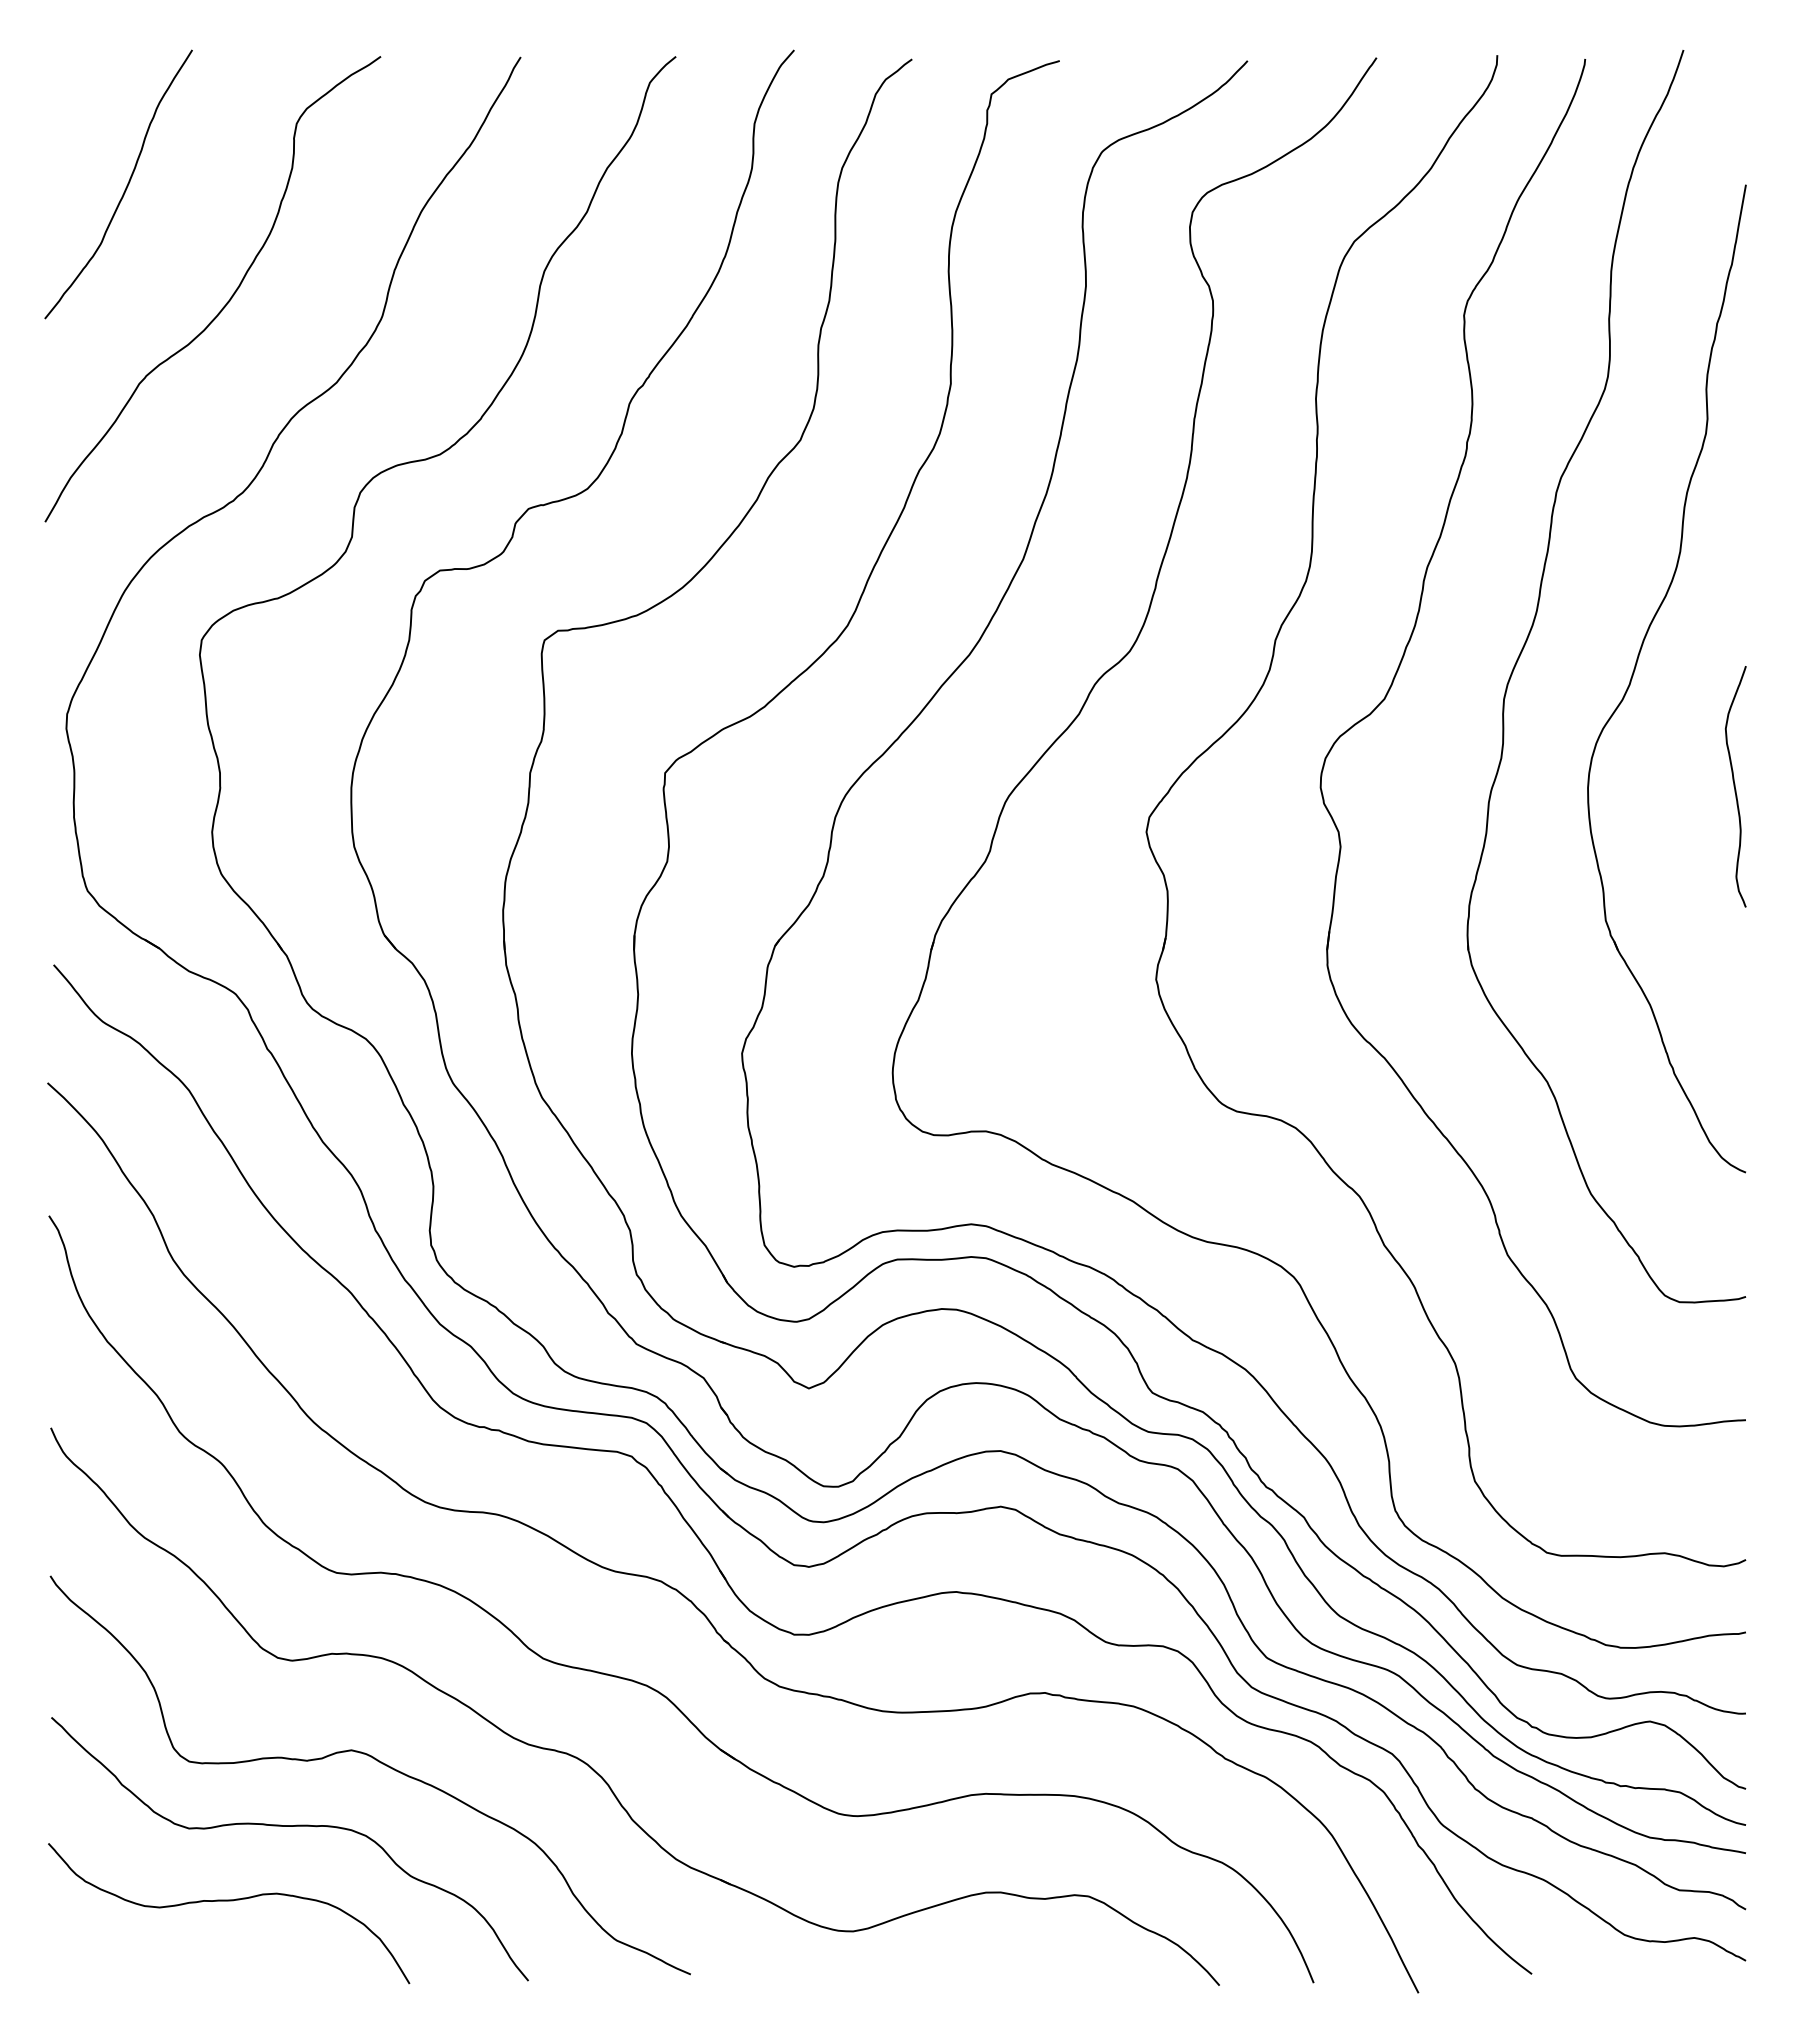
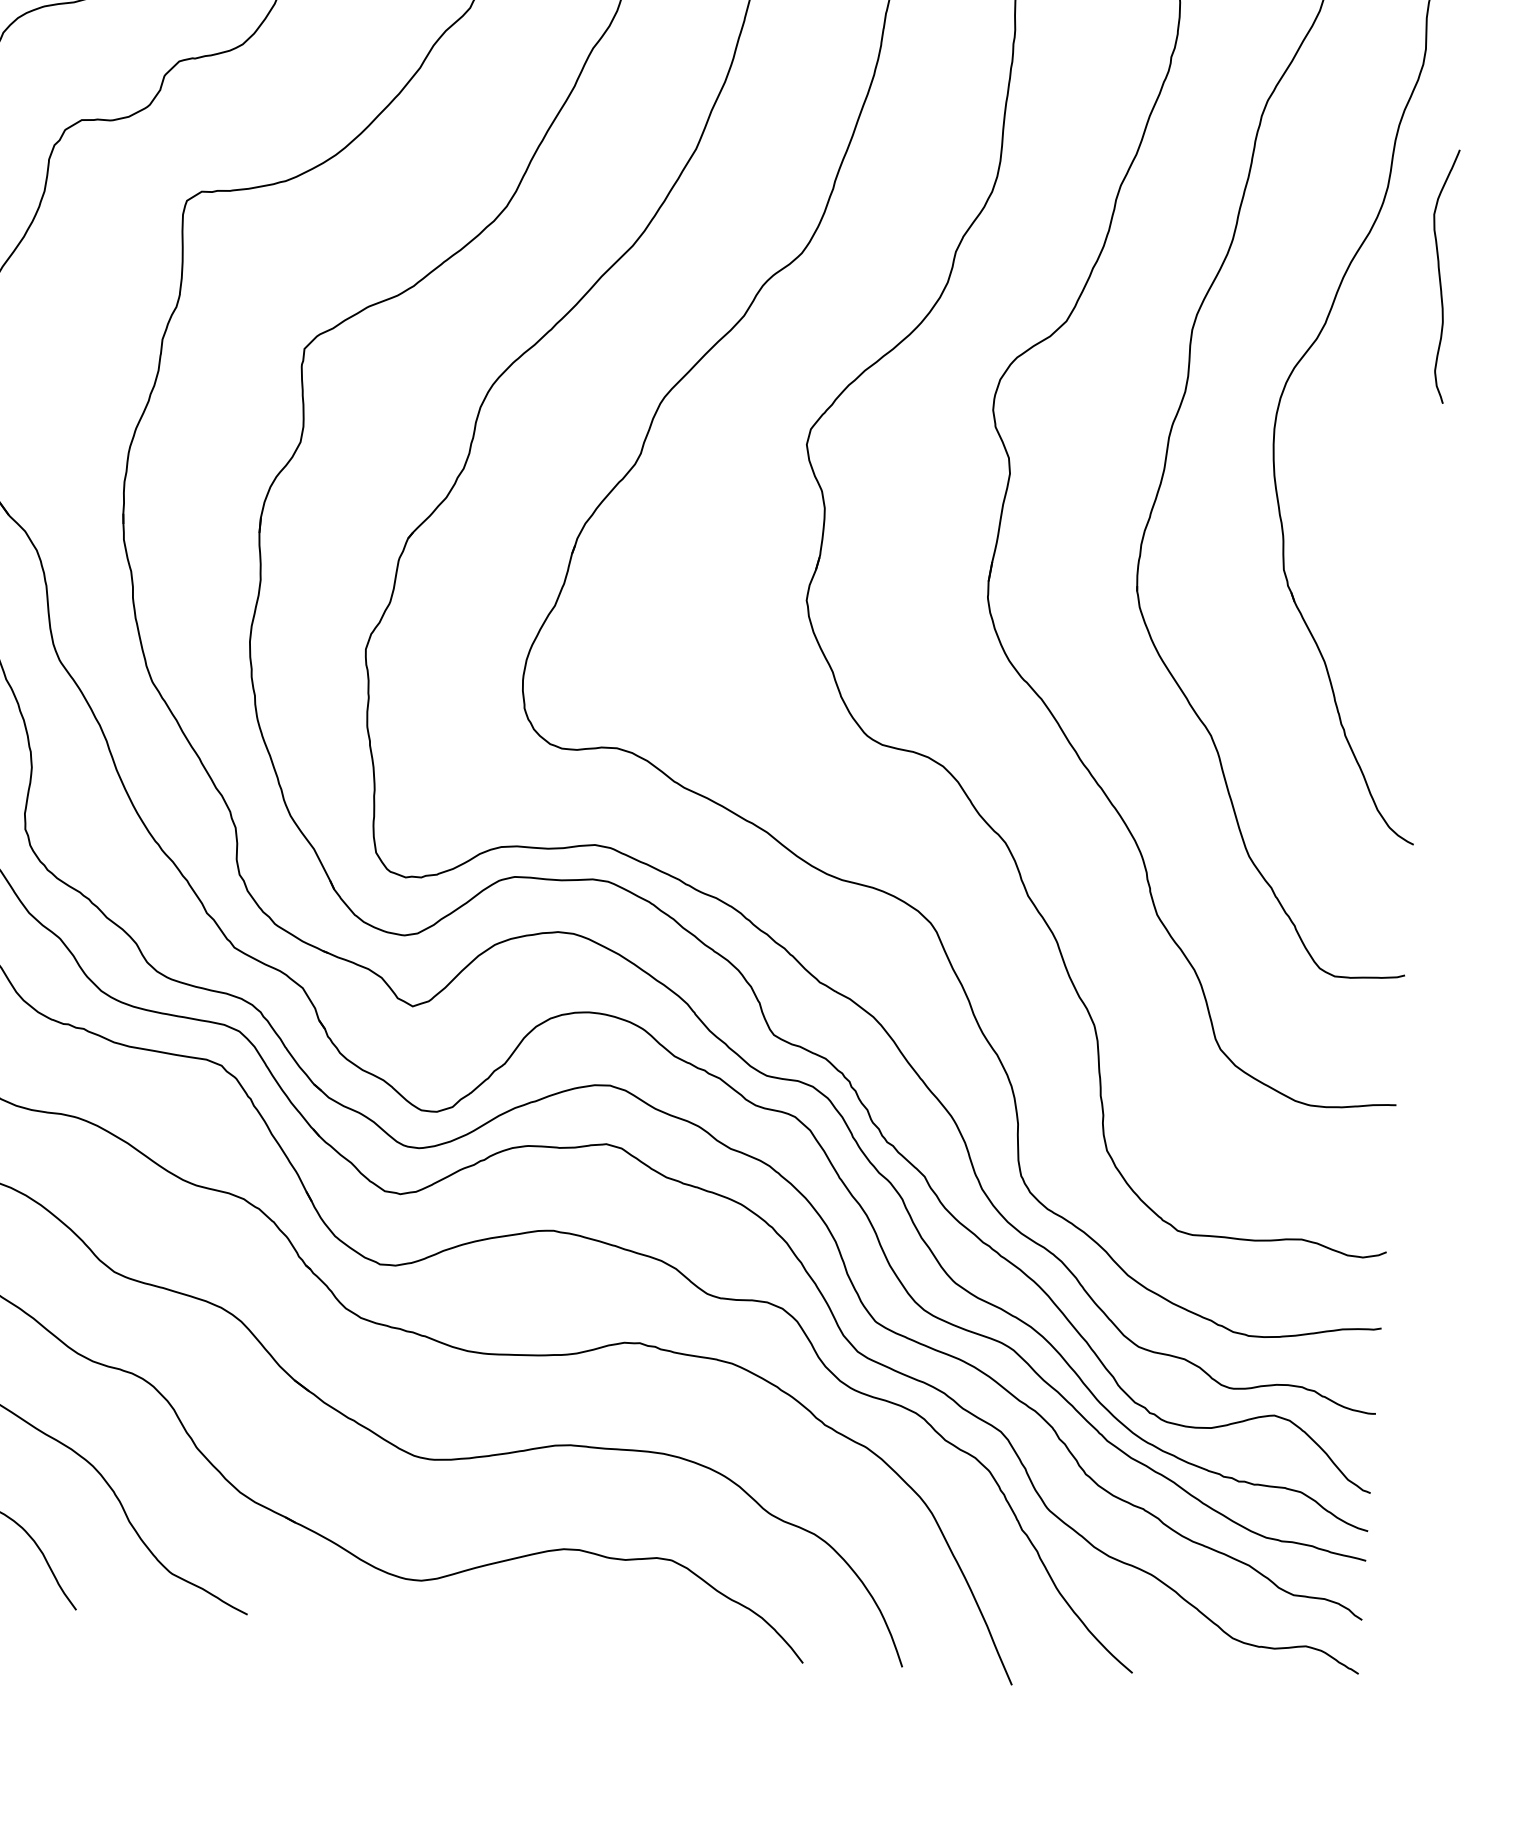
curve: (1735, 786) -> (1440, 275), moved

